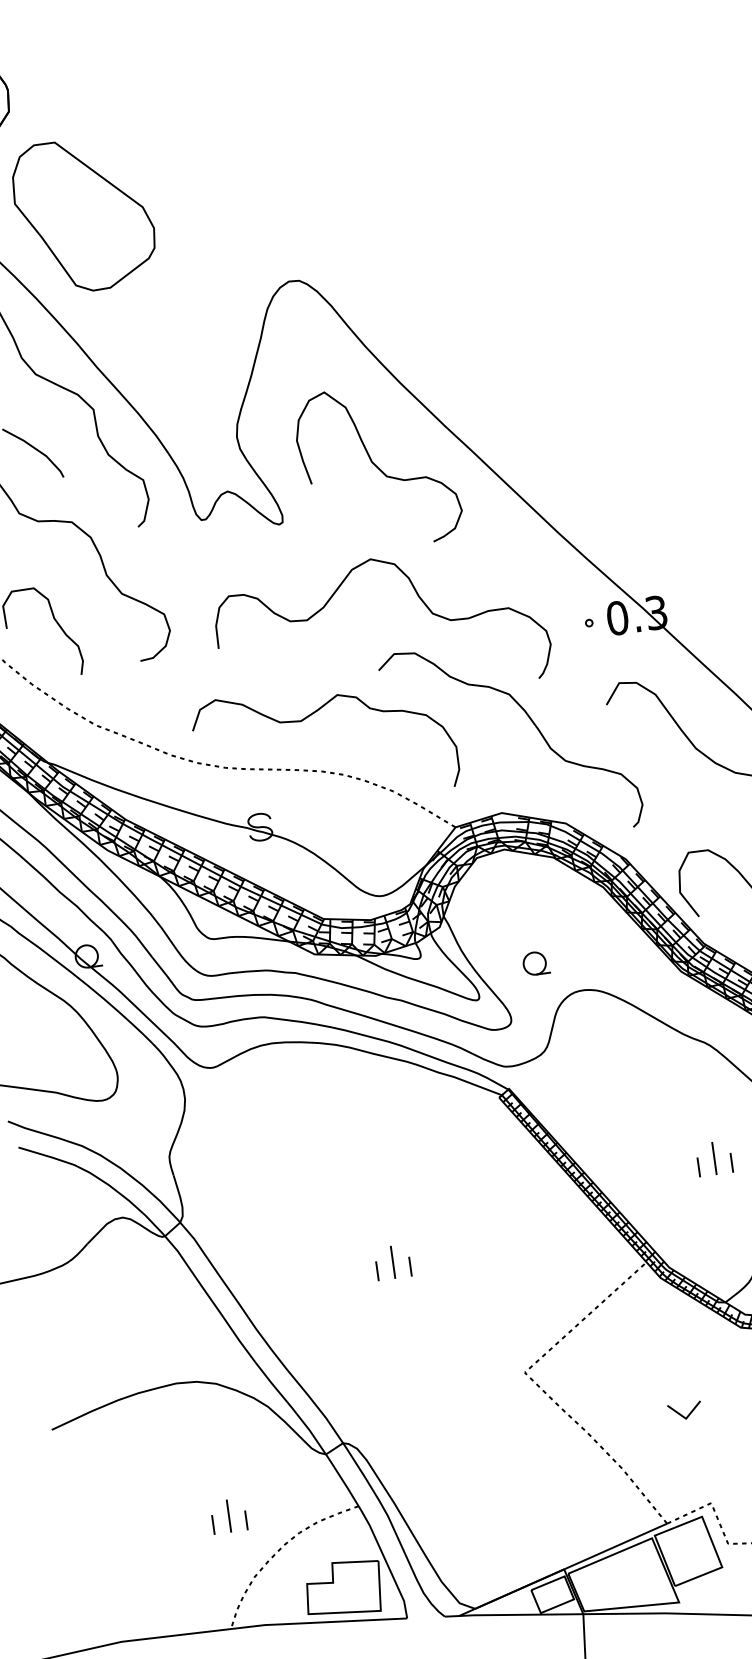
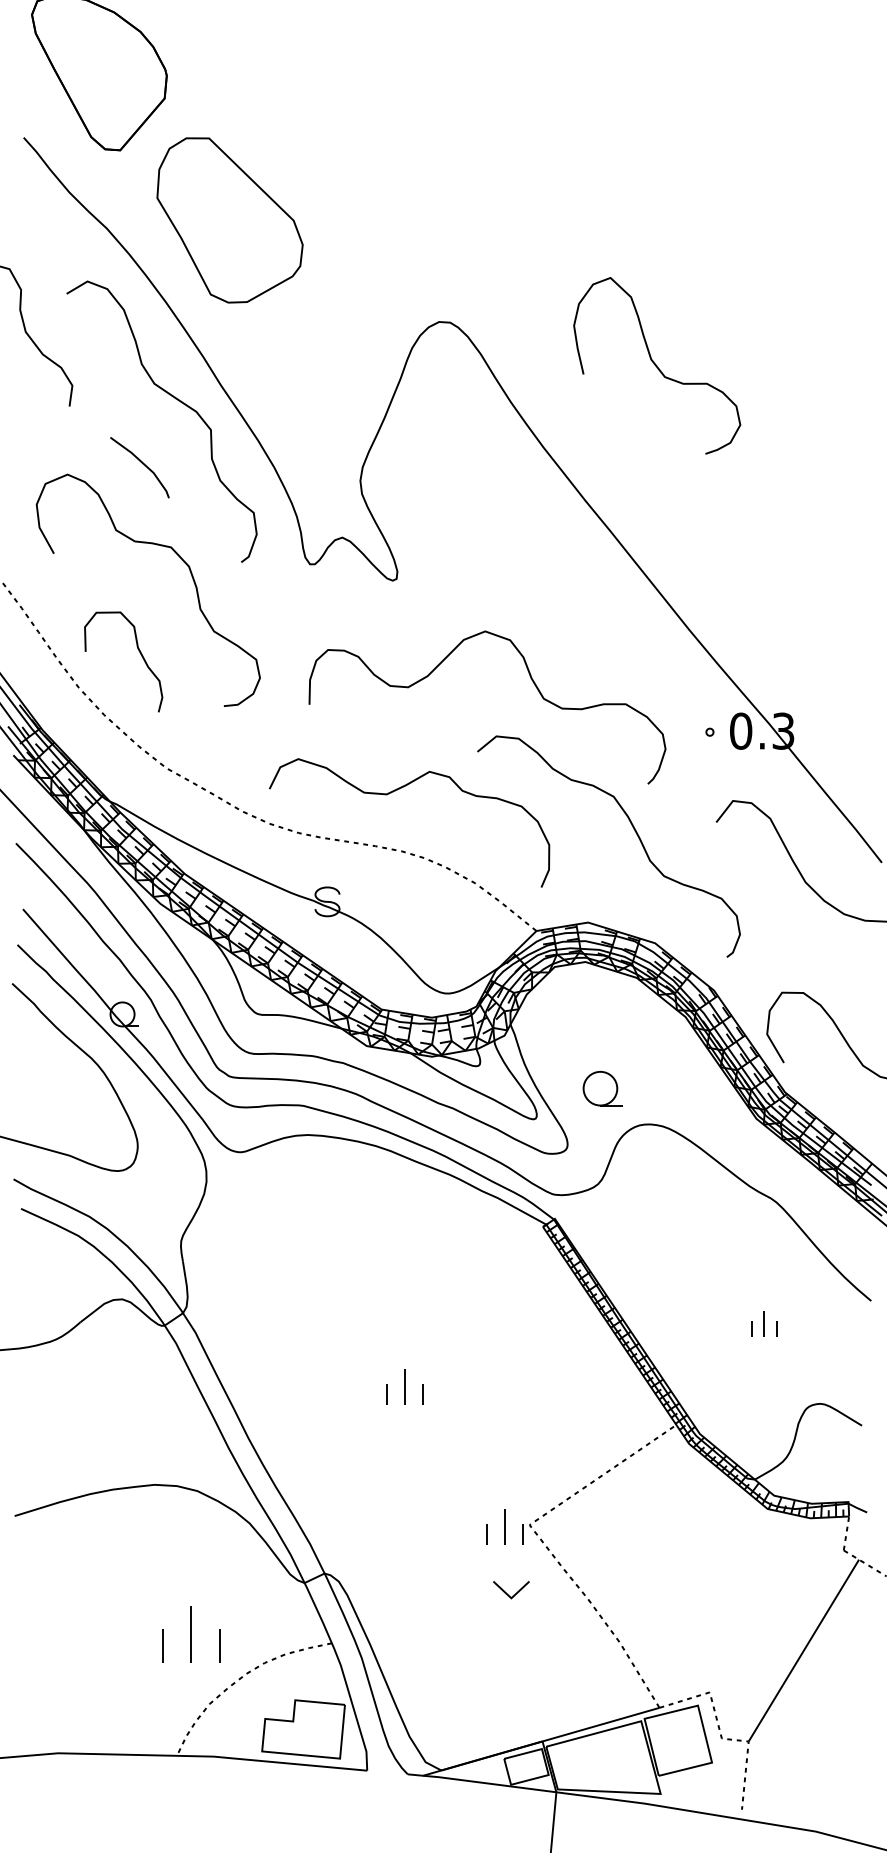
curve: (378, 466) -> (657, 365), moved
part: (536, 963) -> (602, 1088), size x1.4
part: (713, 1158) -> (763, 1323), size x0.7
part: (501, 1377) -> (504, 1526), added
part: (685, 1411) -> (511, 1590), moved
part: (228, 1515) -> (191, 1634), size x1.6

